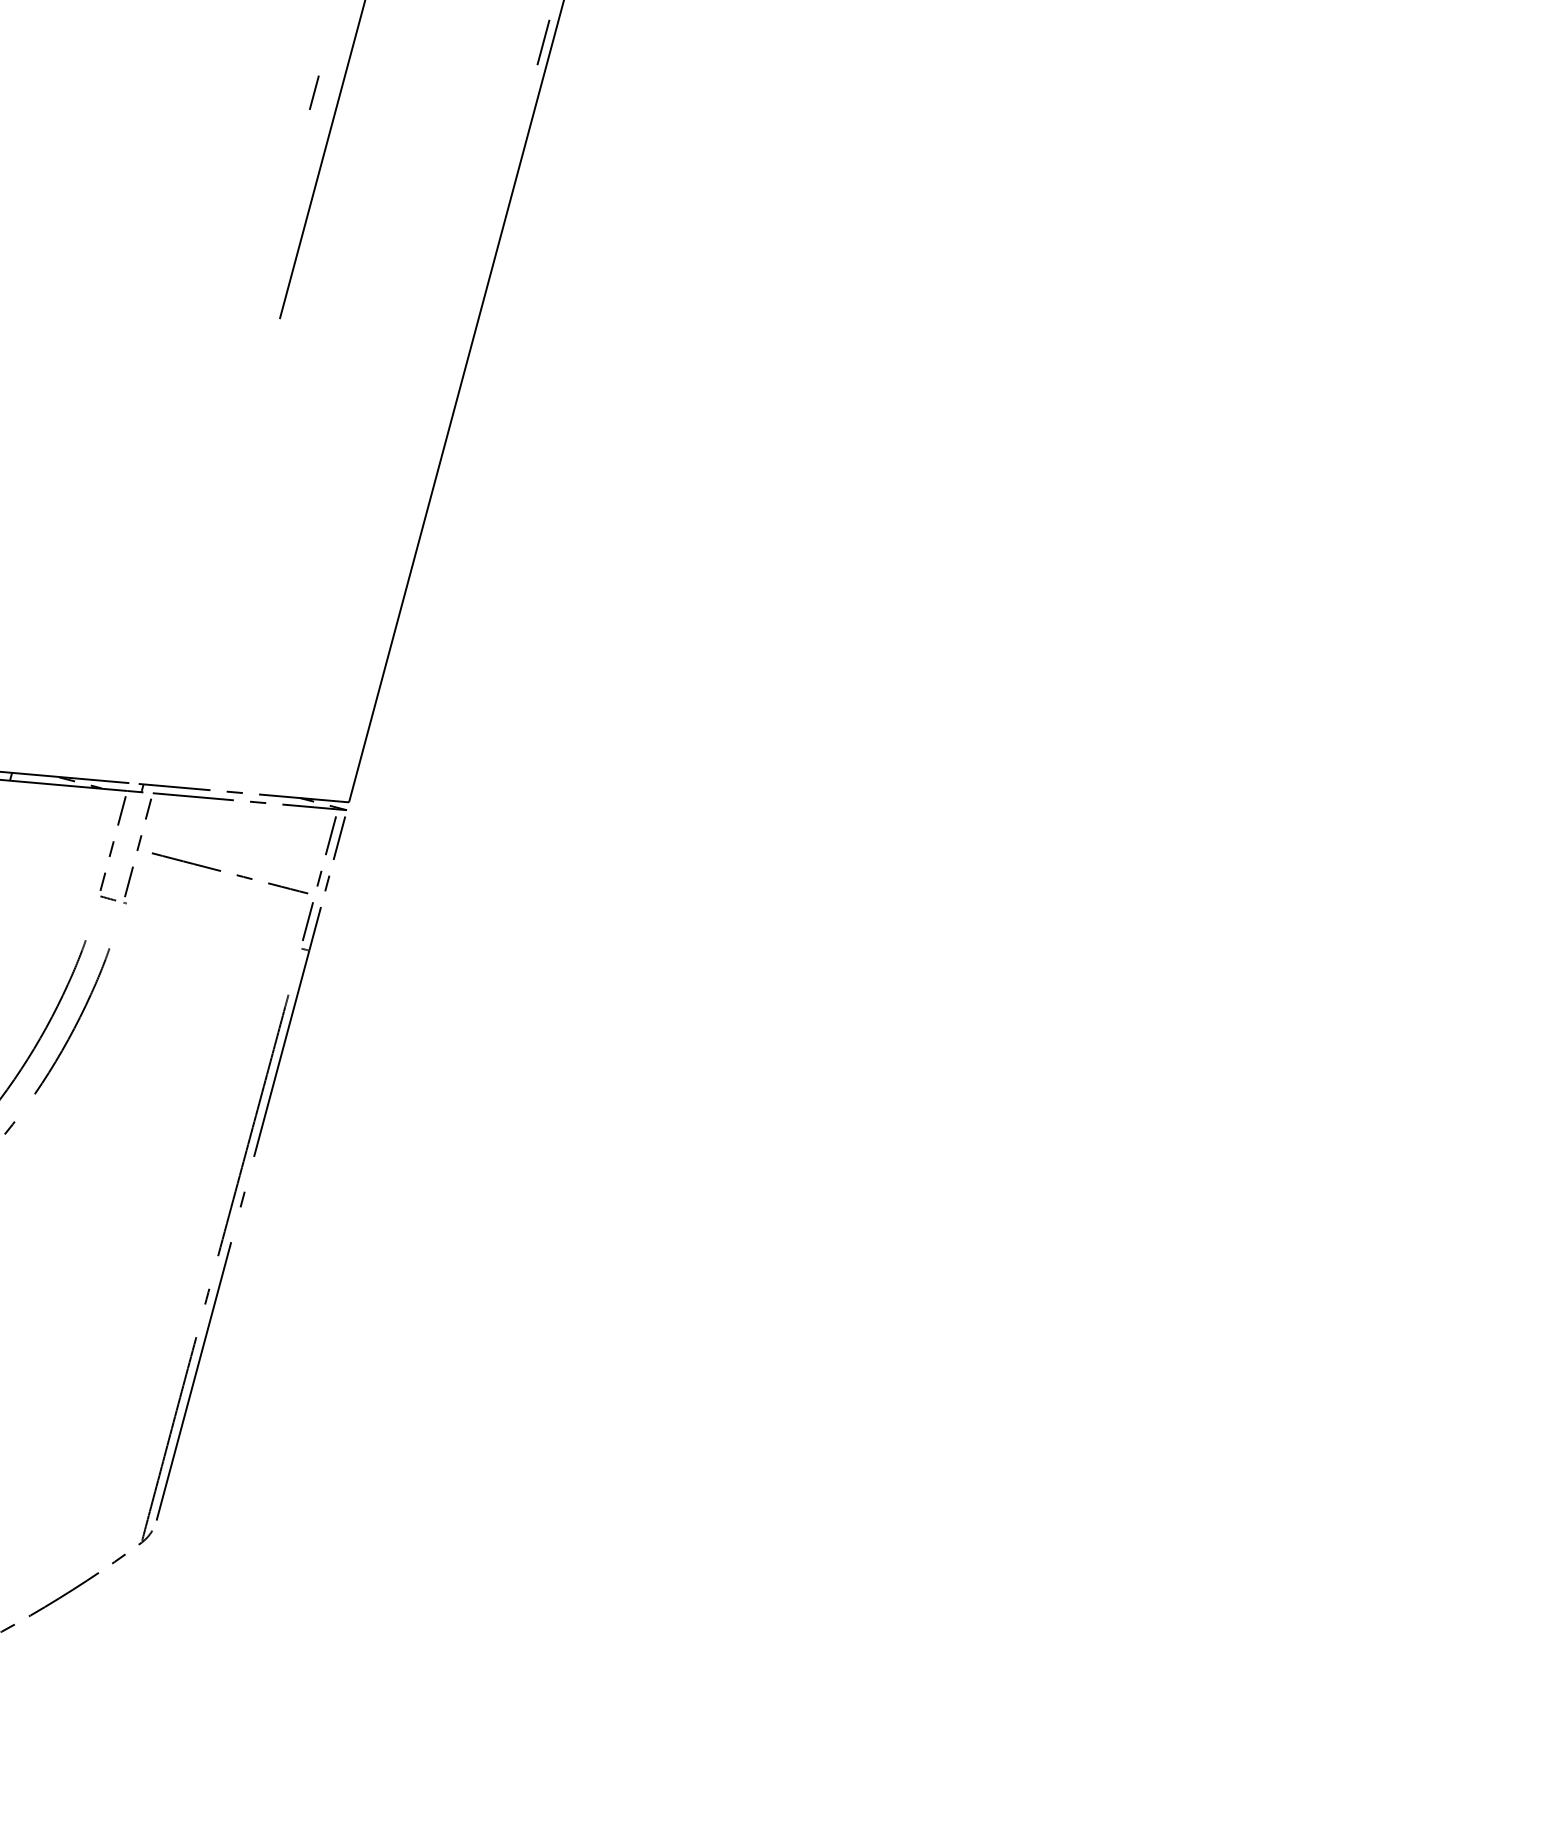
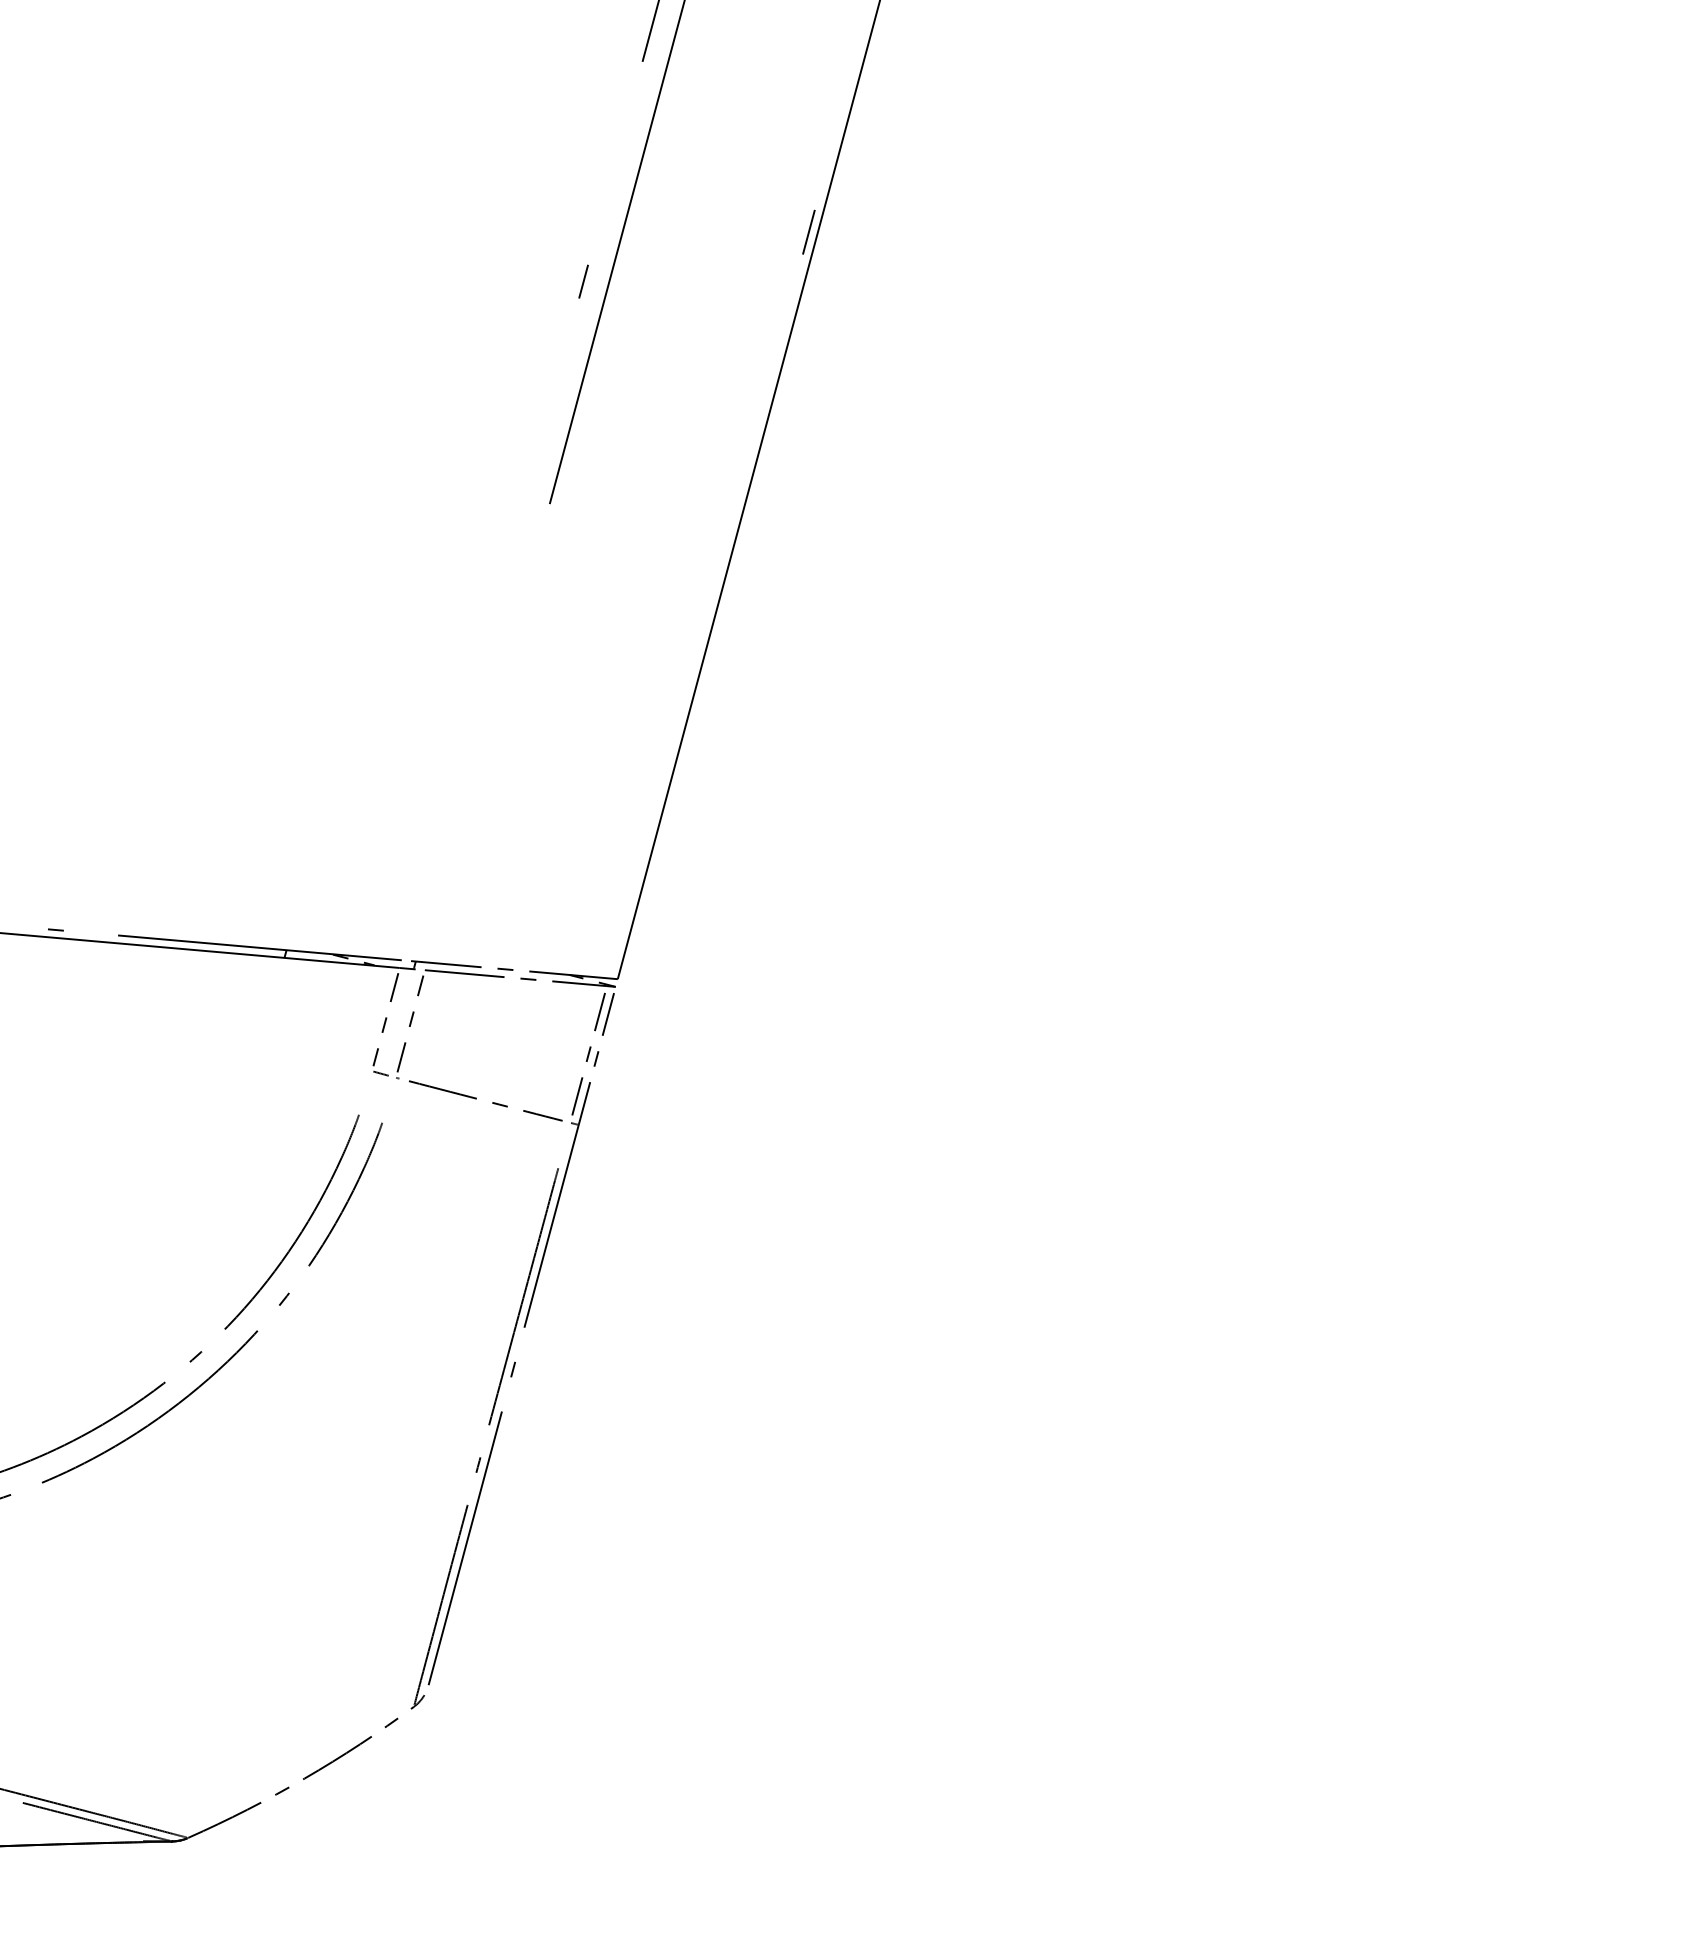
curve: (236, 874) -> (492, 1102), moved

